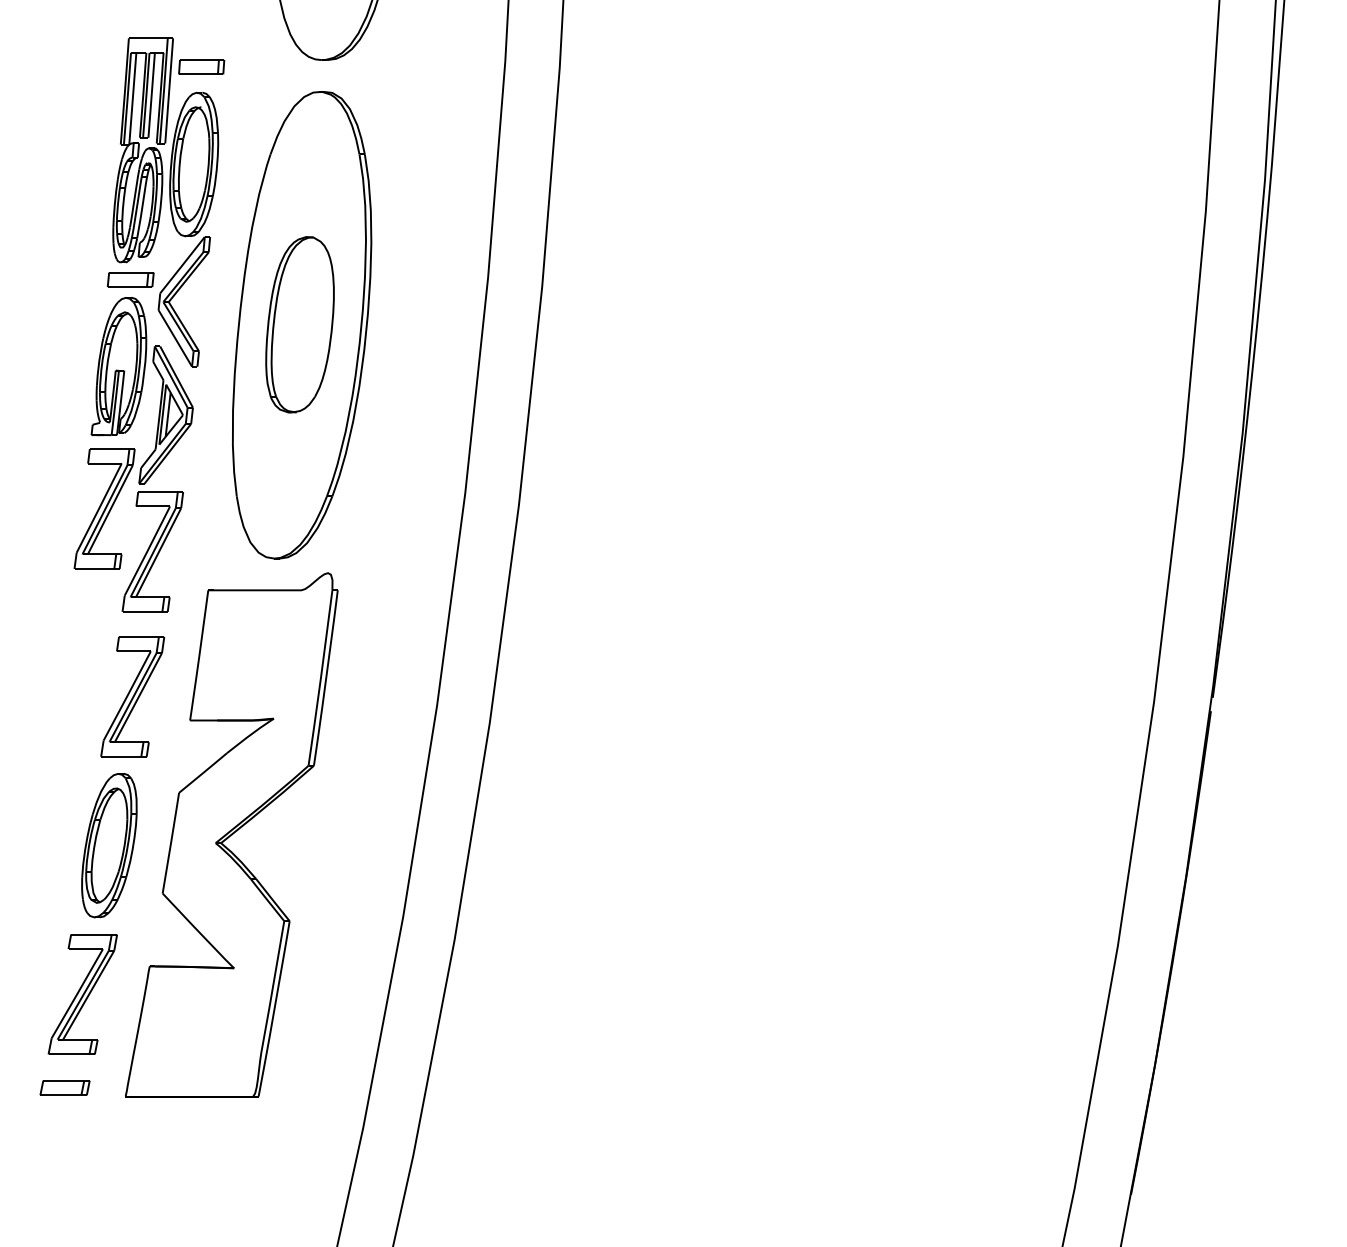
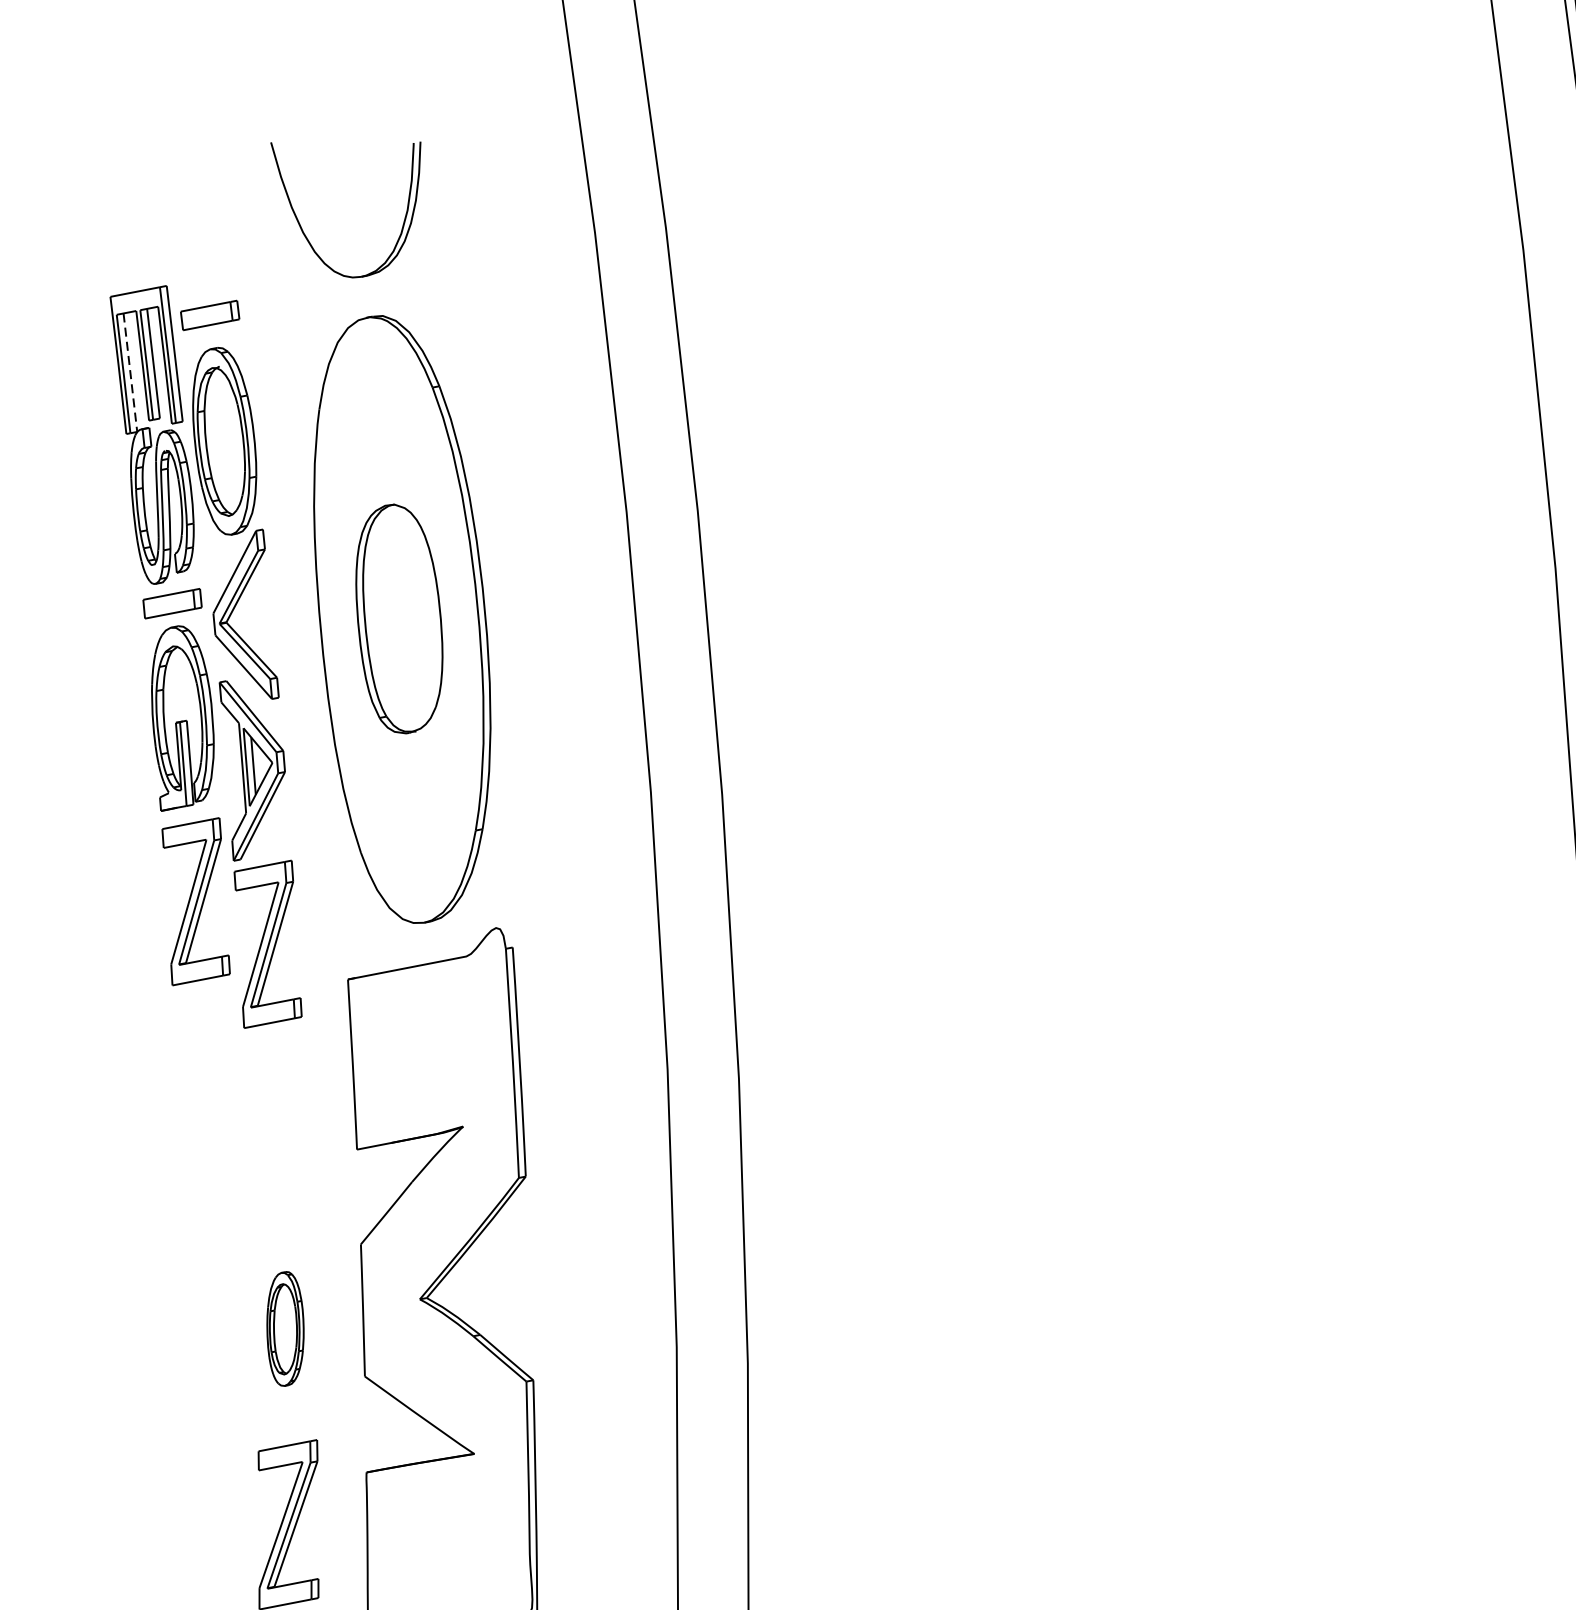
line: (132, 99) -> (130, 373), solid -> dashed
part: (132, 696) -> (277, 1133), removed
part: (109, 845) -> (285, 1328), size x0.6

